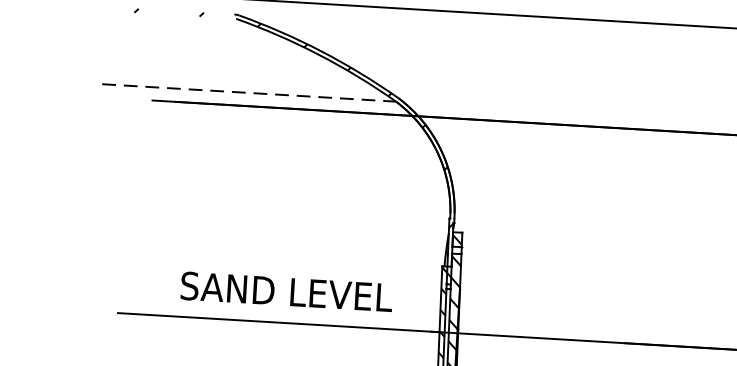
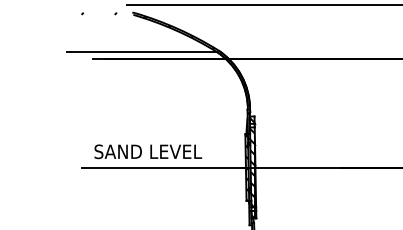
line: (249, 93) -> (142, 52), dashed -> solid
text: (287, 291) -> (148, 151), moved

